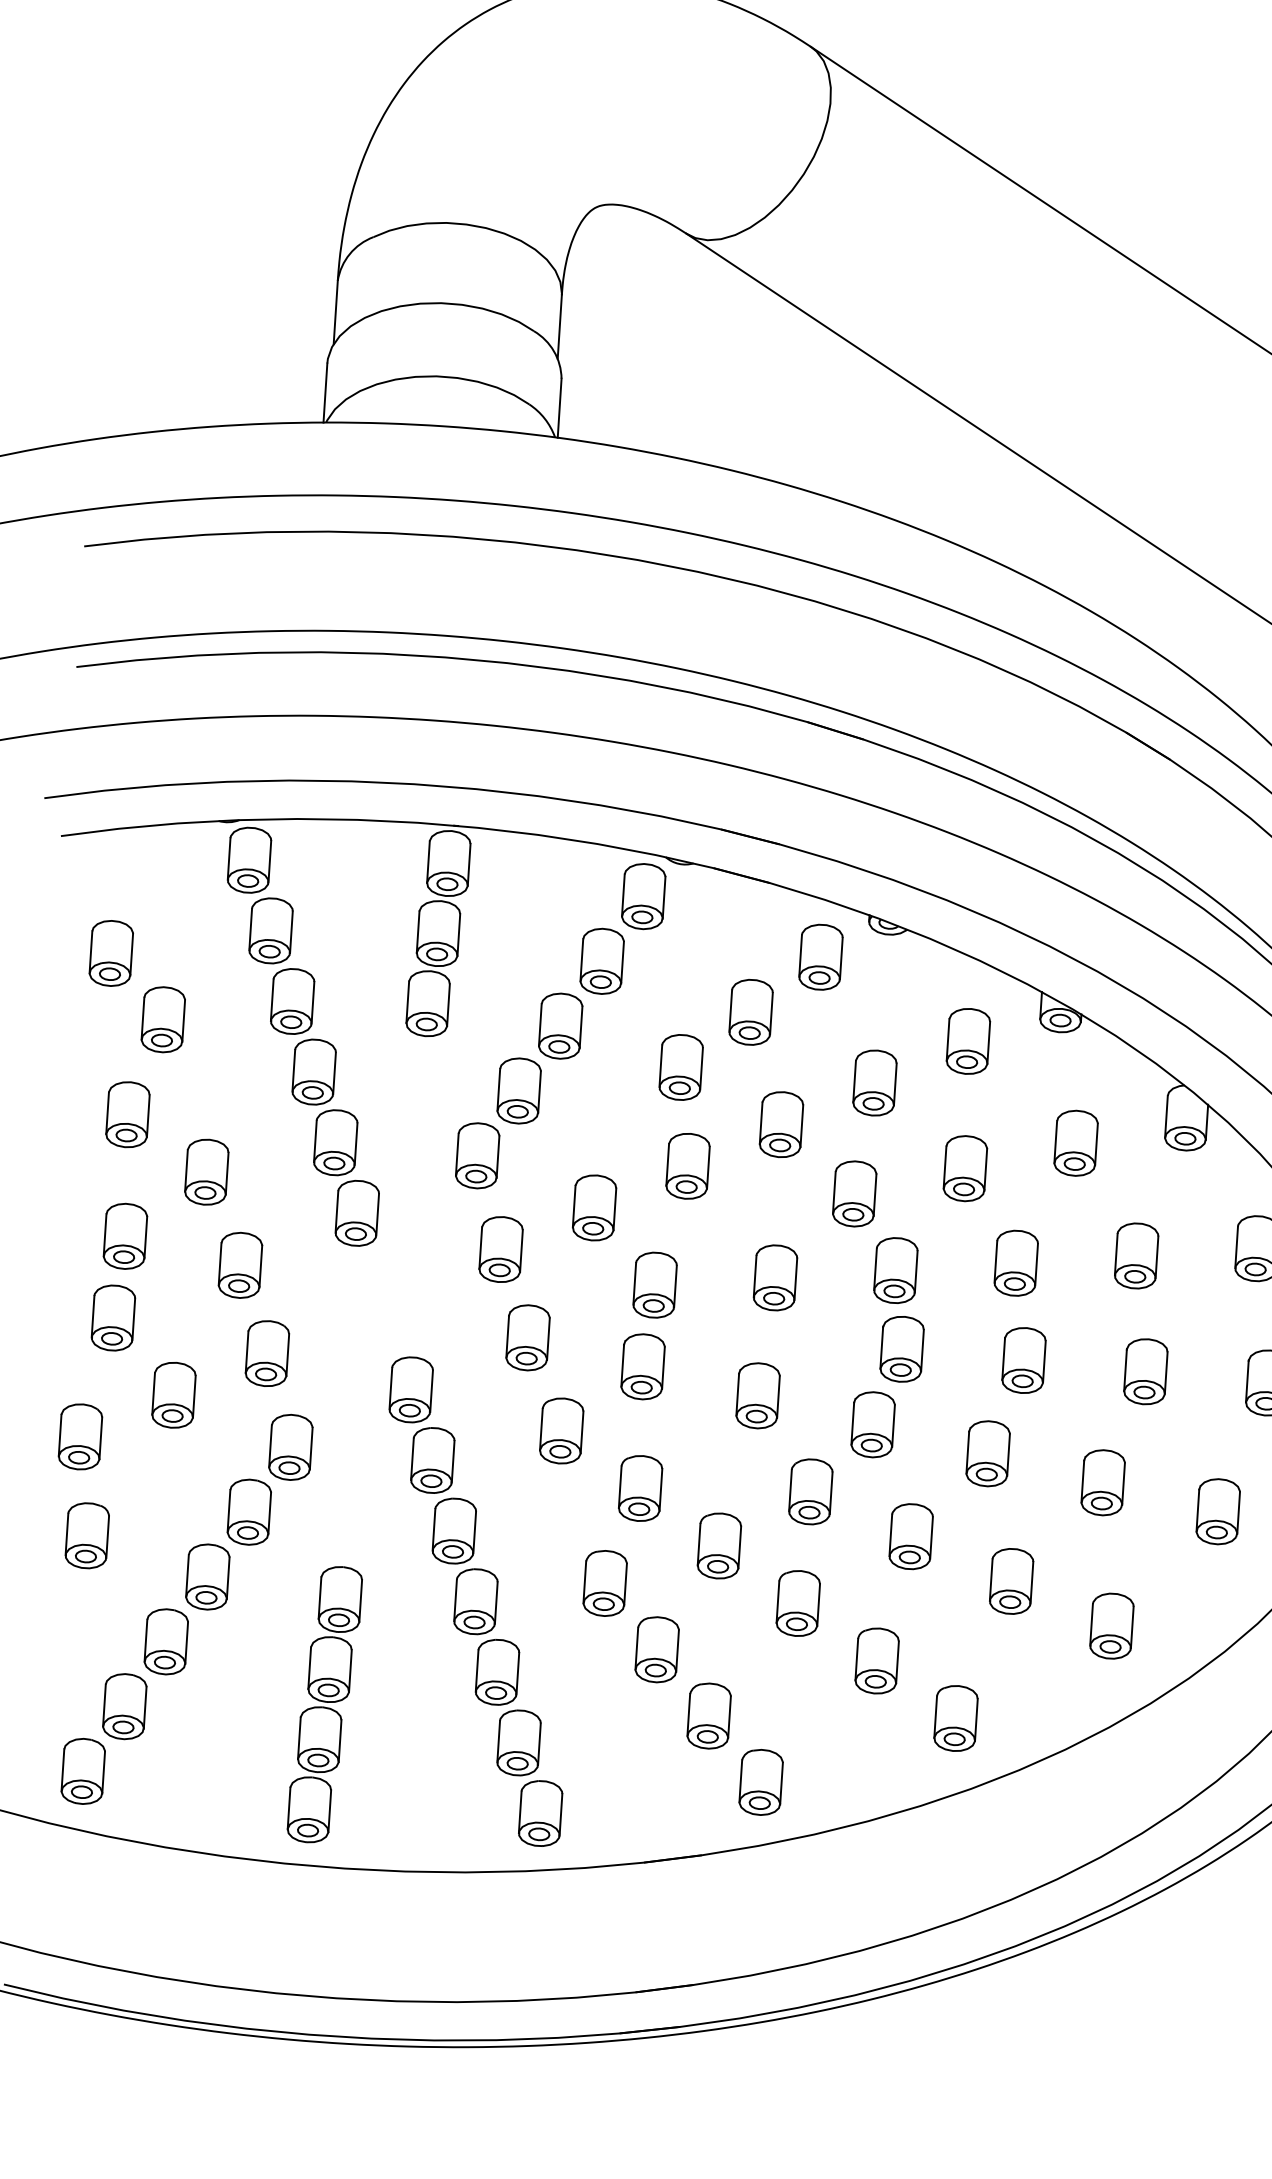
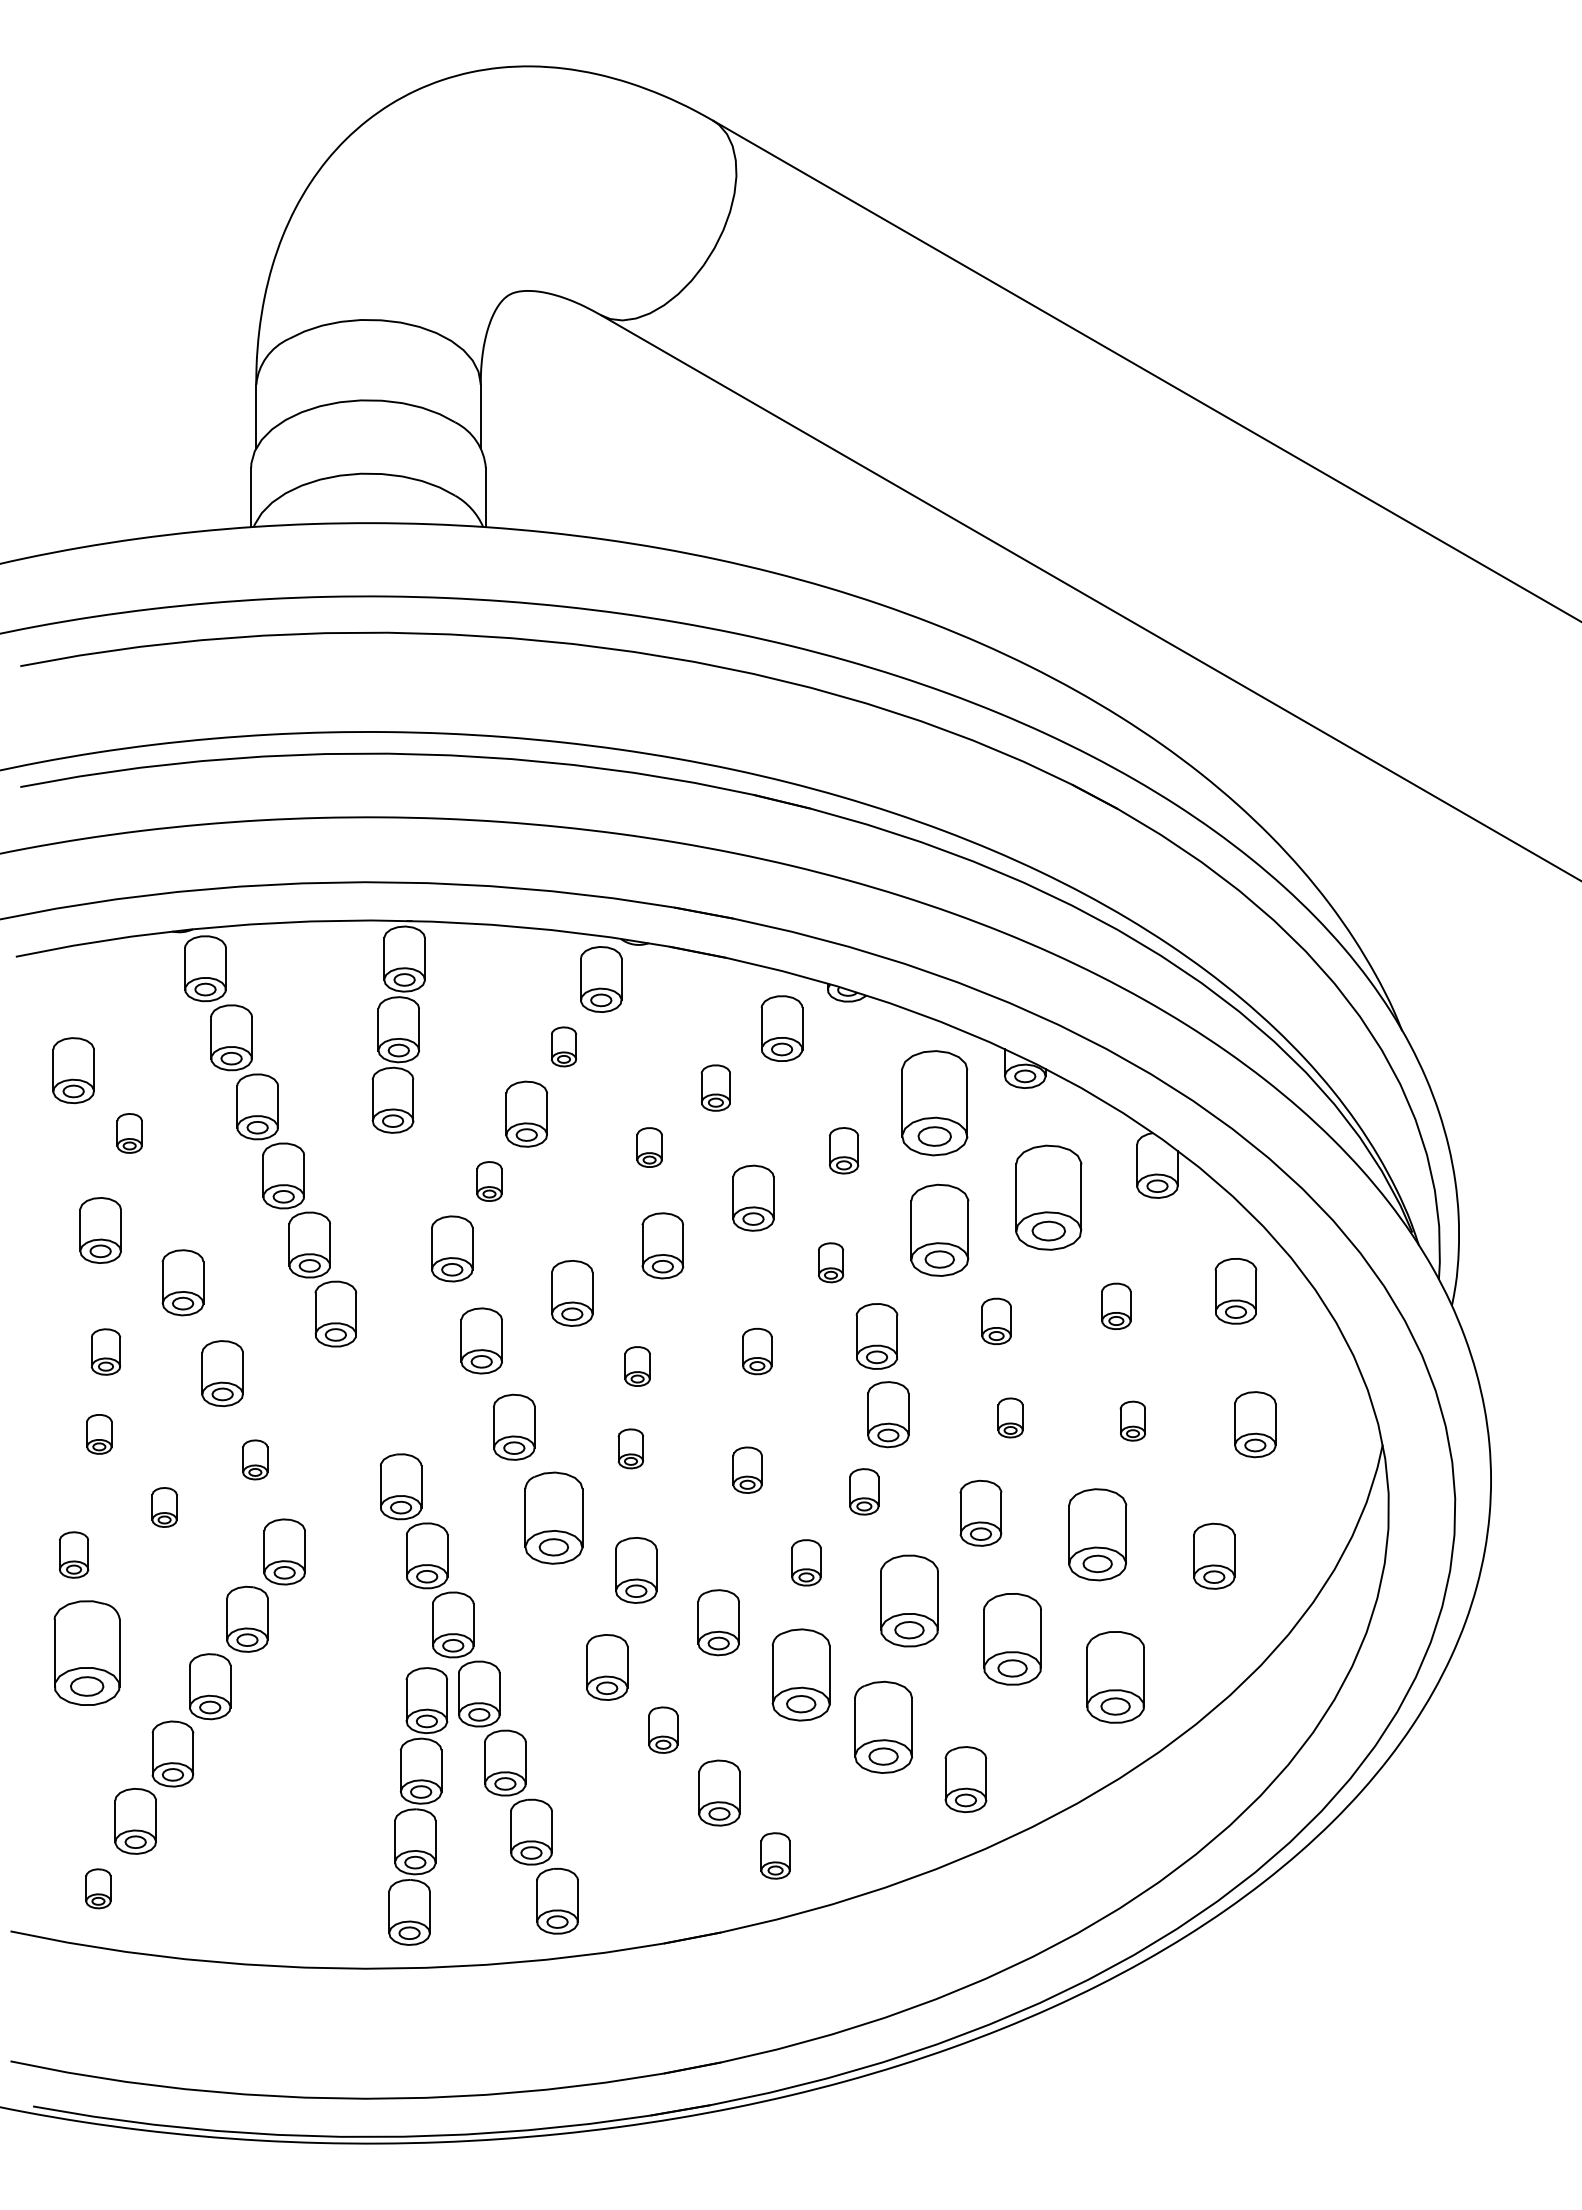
part: (601, 960) -> (563, 1046), size x0.6
part: (750, 1011) -> (715, 1087), size x0.7
part: (162, 1019) -> (129, 1133), size x0.6
part: (968, 1040) -> (934, 1102), size x1.6
part: (681, 1067) -> (649, 1147), size x0.6
part: (874, 1082) -> (843, 1150), size x0.7
part: (519, 1090) -> (489, 1181), size x0.6
part: (1075, 1142) -> (1048, 1197), size x1.6
part: (965, 1167) -> (939, 1229), size x1.4
part: (854, 1193) -> (830, 1262), size x0.6
part: (124, 1235) -> (105, 1351), size x0.7
part: (1136, 1256) -> (1116, 1306), size x0.7
part: (1016, 1263) -> (996, 1321), size x0.7
part: (775, 1277) -> (757, 1351), size x0.7
part: (654, 1285) -> (637, 1366), size x0.6
part: (113, 1318) -> (99, 1434), size x0.6
part: (267, 1353) -> (255, 1459), size x0.6
part: (1023, 1360) -> (1010, 1417), size x0.6
part: (642, 1366) -> (630, 1448), size x0.6
part: (1145, 1370) -> (1132, 1420), size x0.6
part: (758, 1394) -> (747, 1469), size x0.7
part: (173, 1395) -> (164, 1507), size x0.6
part: (873, 1424) -> (864, 1491), size x0.7
part: (561, 1430) -> (553, 1517), size x1.4
part: (79, 1436) -> (73, 1554), size x0.7
part: (1103, 1482) -> (1097, 1534), size x1.4
part: (810, 1491) -> (806, 1562), size x0.7
part: (87, 1535) -> (87, 1653), size x1.6
part: (911, 1536) -> (909, 1600), size x1.4
part: (1011, 1580) -> (1012, 1638), size x1.4
part: (797, 1602) -> (800, 1674), size x1.4
part: (1111, 1626) -> (1115, 1677), size x1.4
part: (657, 1649) -> (663, 1729), size x0.7
part: (877, 1660) -> (883, 1726), size x1.4
part: (325, 1704) -> (418, 1806), moved
part: (83, 1771) -> (98, 1888), size x0.6
part: (761, 1781) -> (775, 1855), size x0.7

